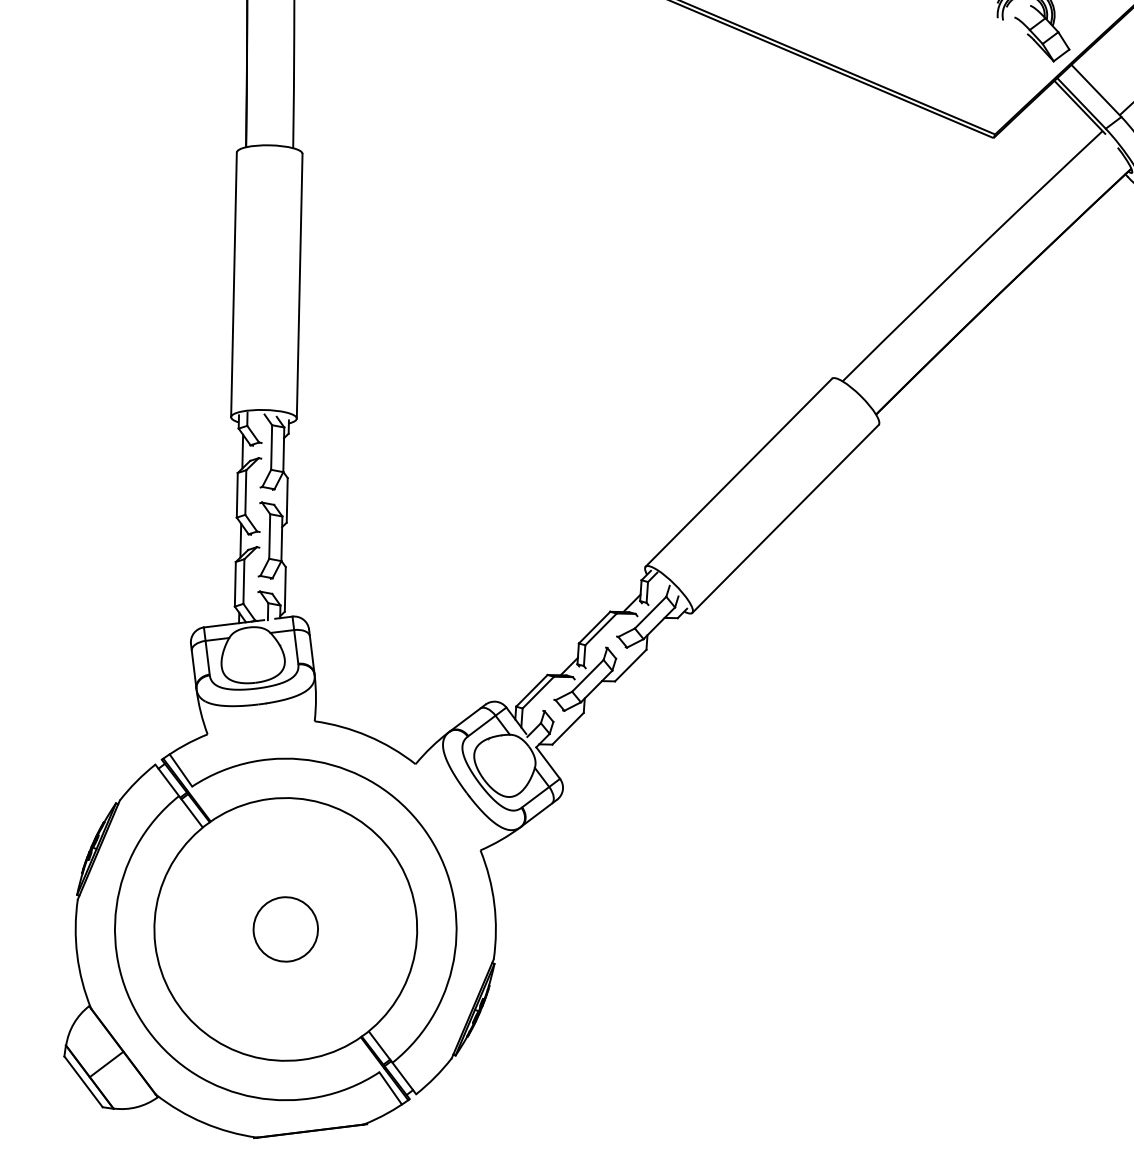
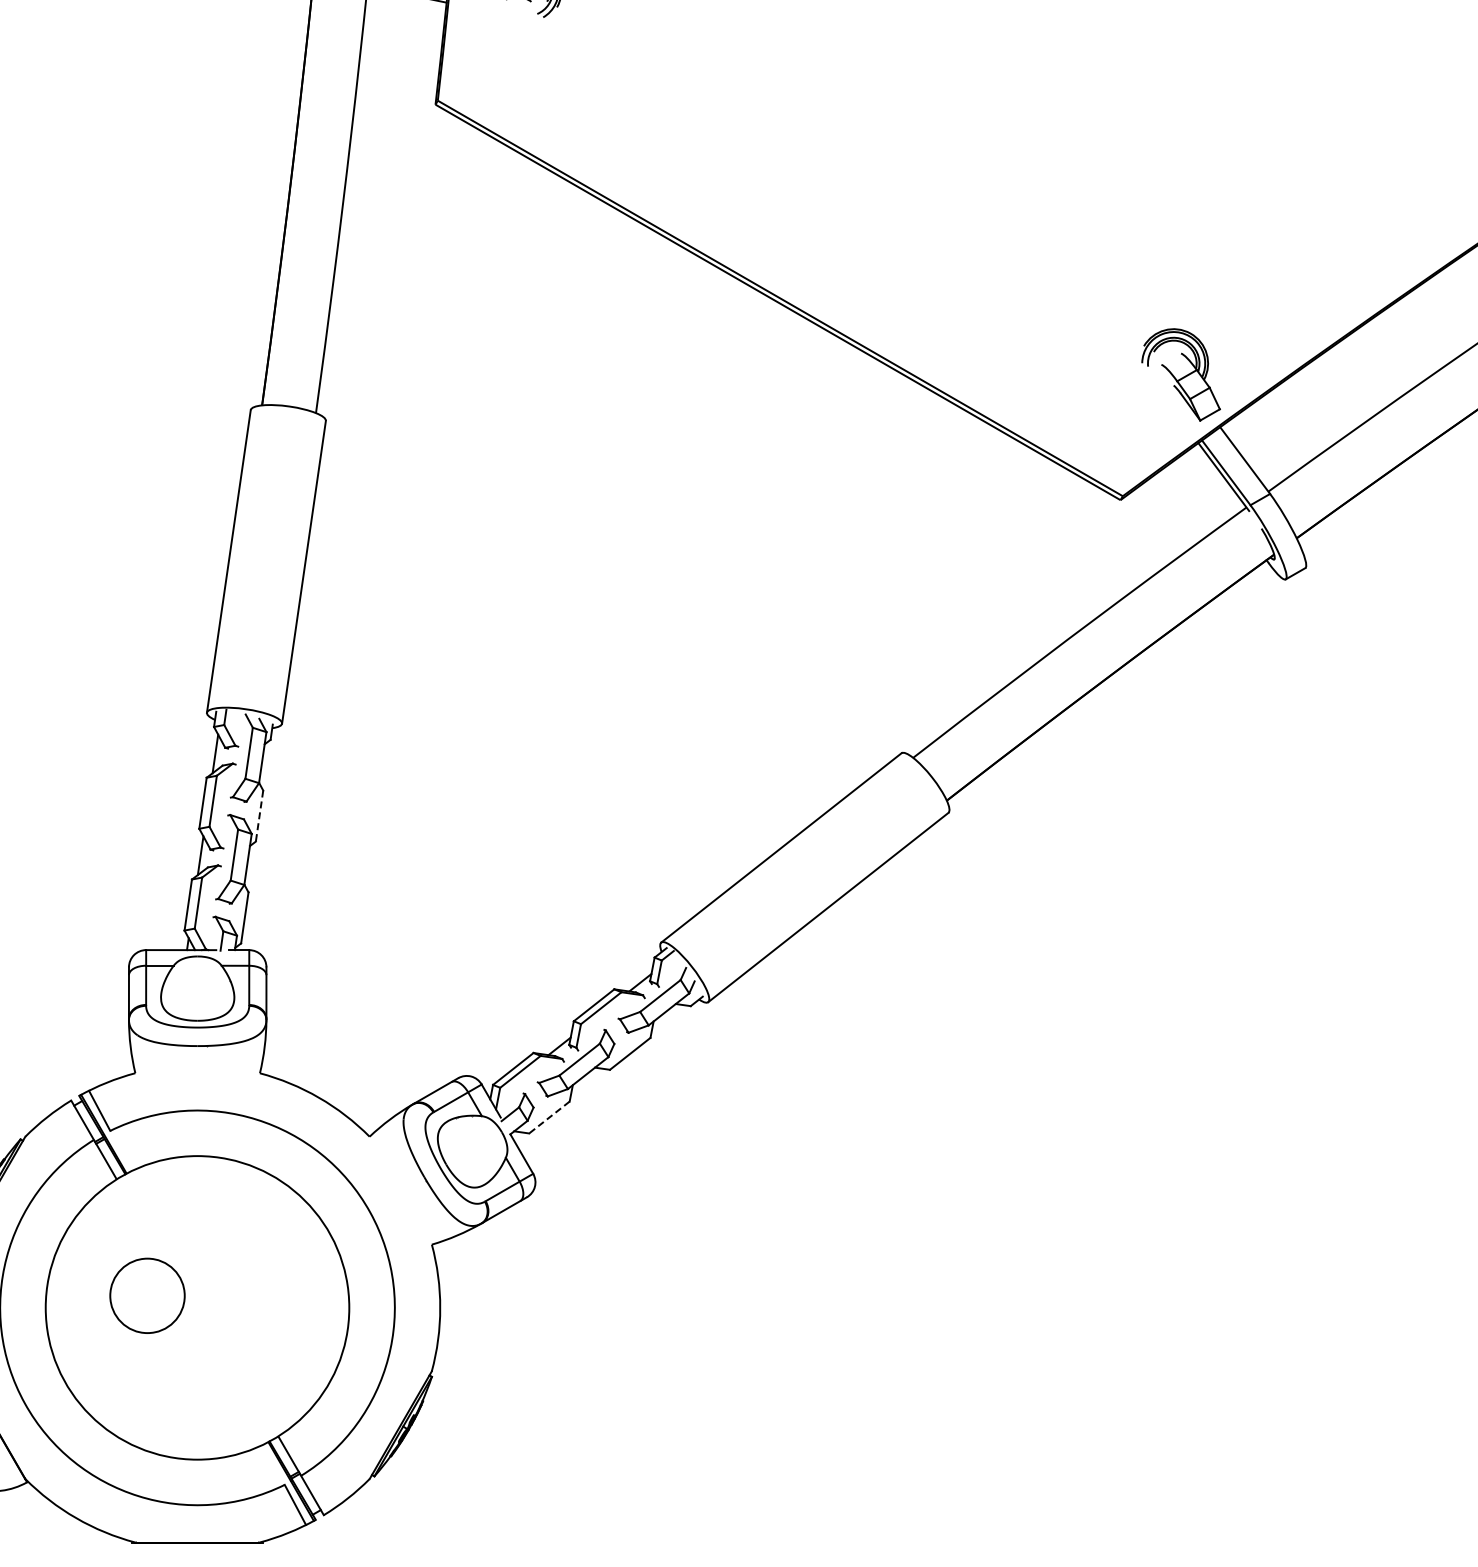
line: (287, 500) -> (259, 816), solid -> dashed
line: (568, 728) -> (549, 1117), solid -> dashed
circle: (285, 929) -> (147, 1295), moved

